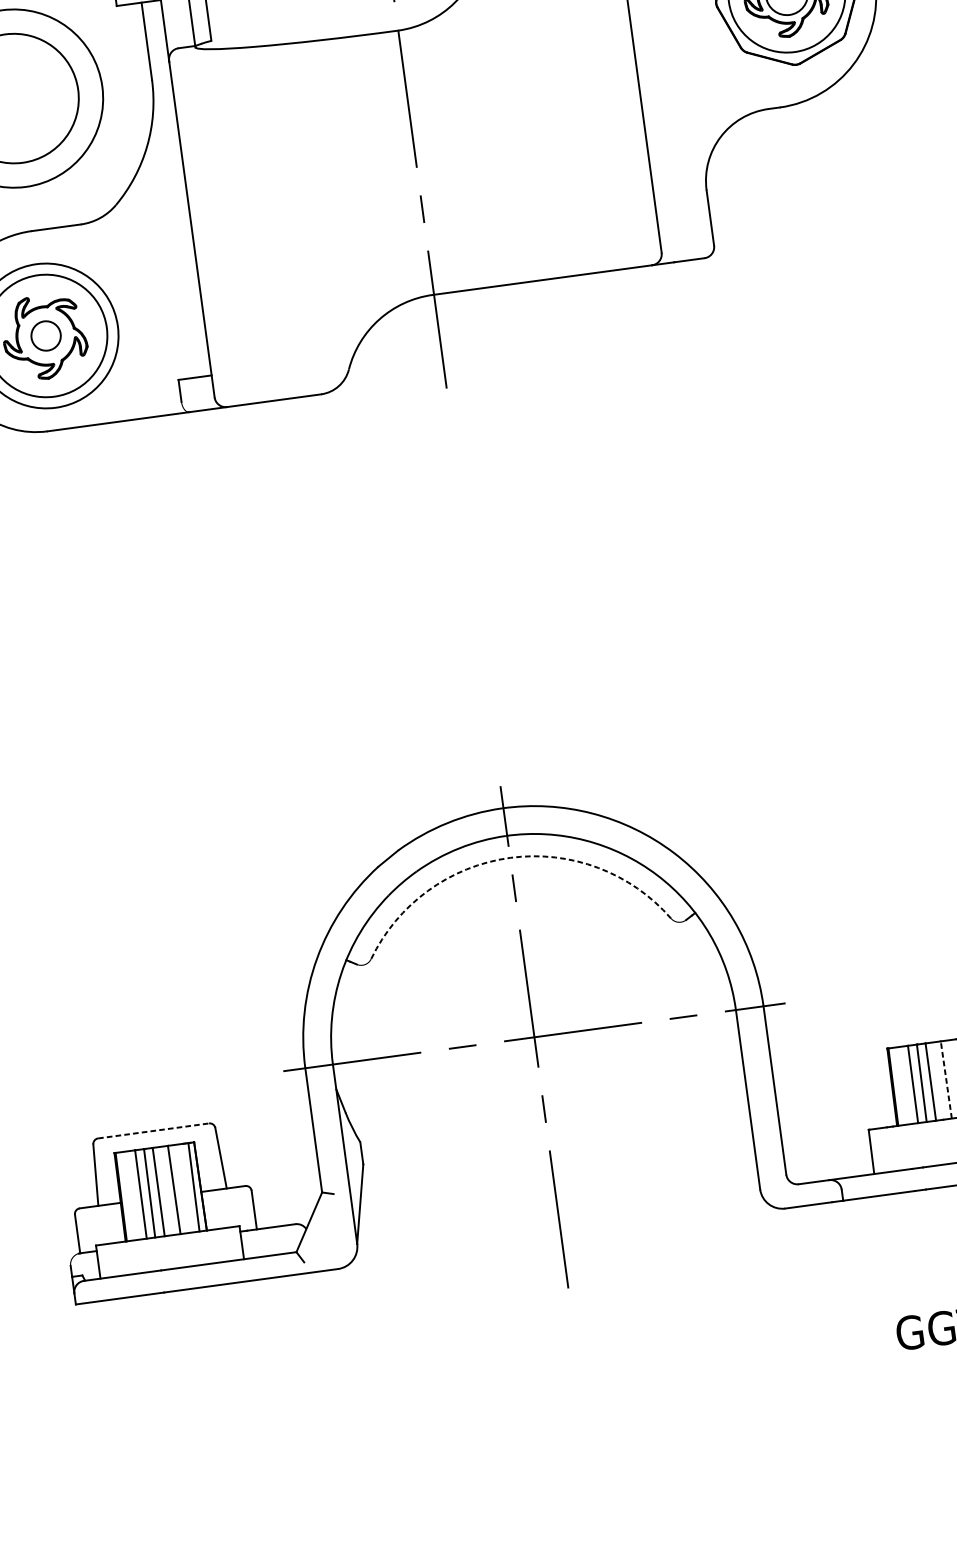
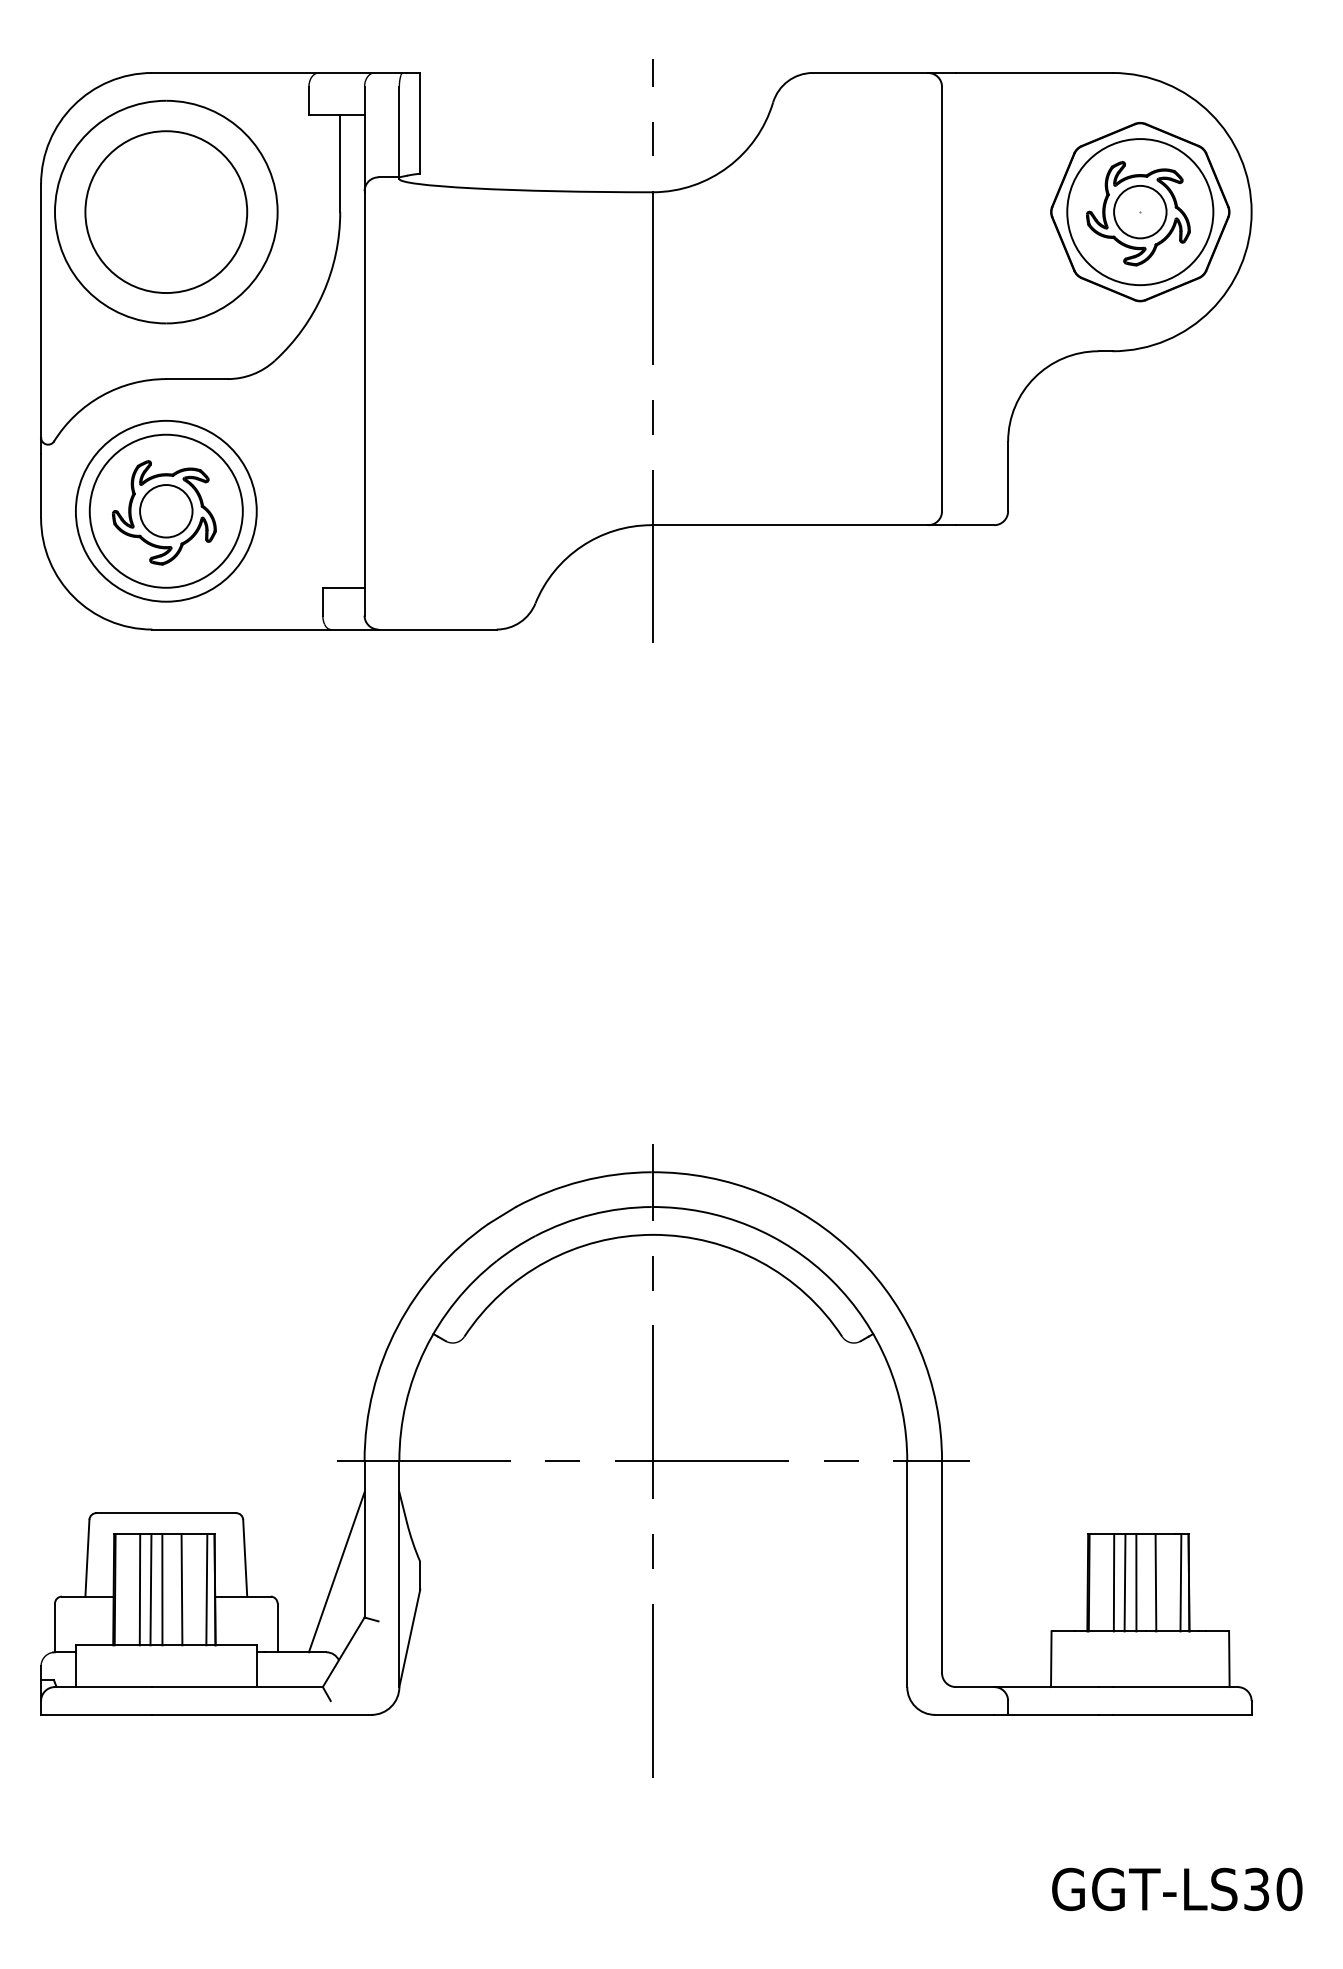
circle: (46, 336) -> (166, 511), size x1.43
arc: (510, 857) -> (653, 1234), dashed -> solid
line: (945, 1079) -> (1155, 1582), dashed -> solid
line: (153, 1131) -> (166, 1513), dashed -> solid
line: (295, 1159) -> (336, 1572), added

